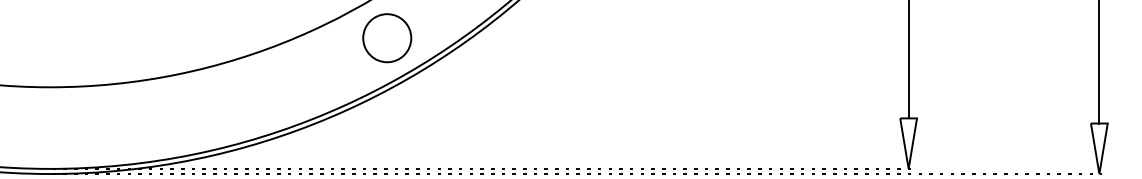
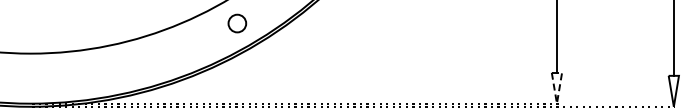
circle: (387, 38) -> (237, 23), size x0.6
line: (909, 160) -> (557, 98), solid -> dashed

